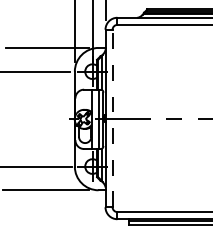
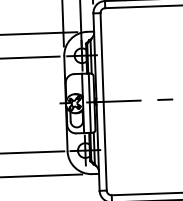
line: (112, 118) -> (103, 101), dashed -> solid

